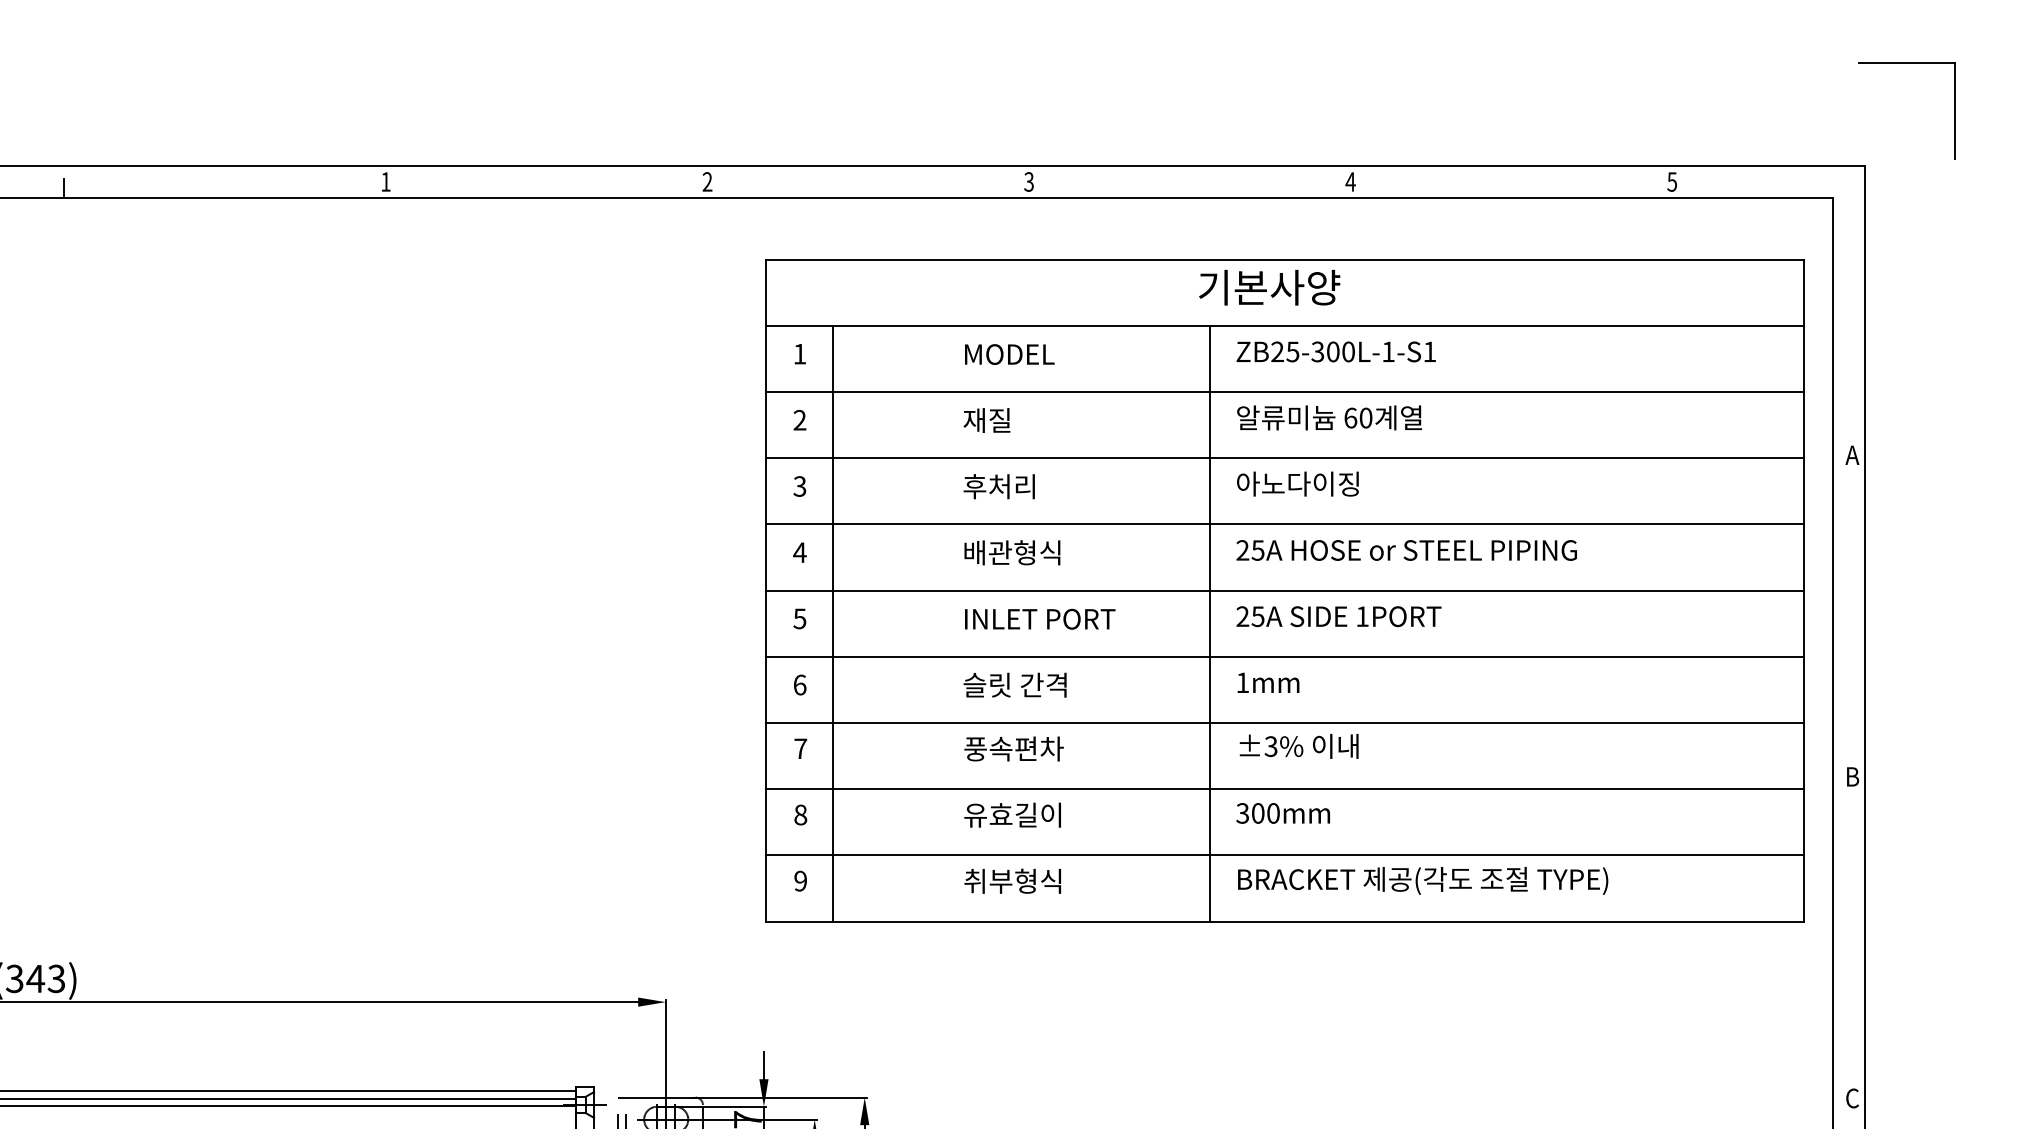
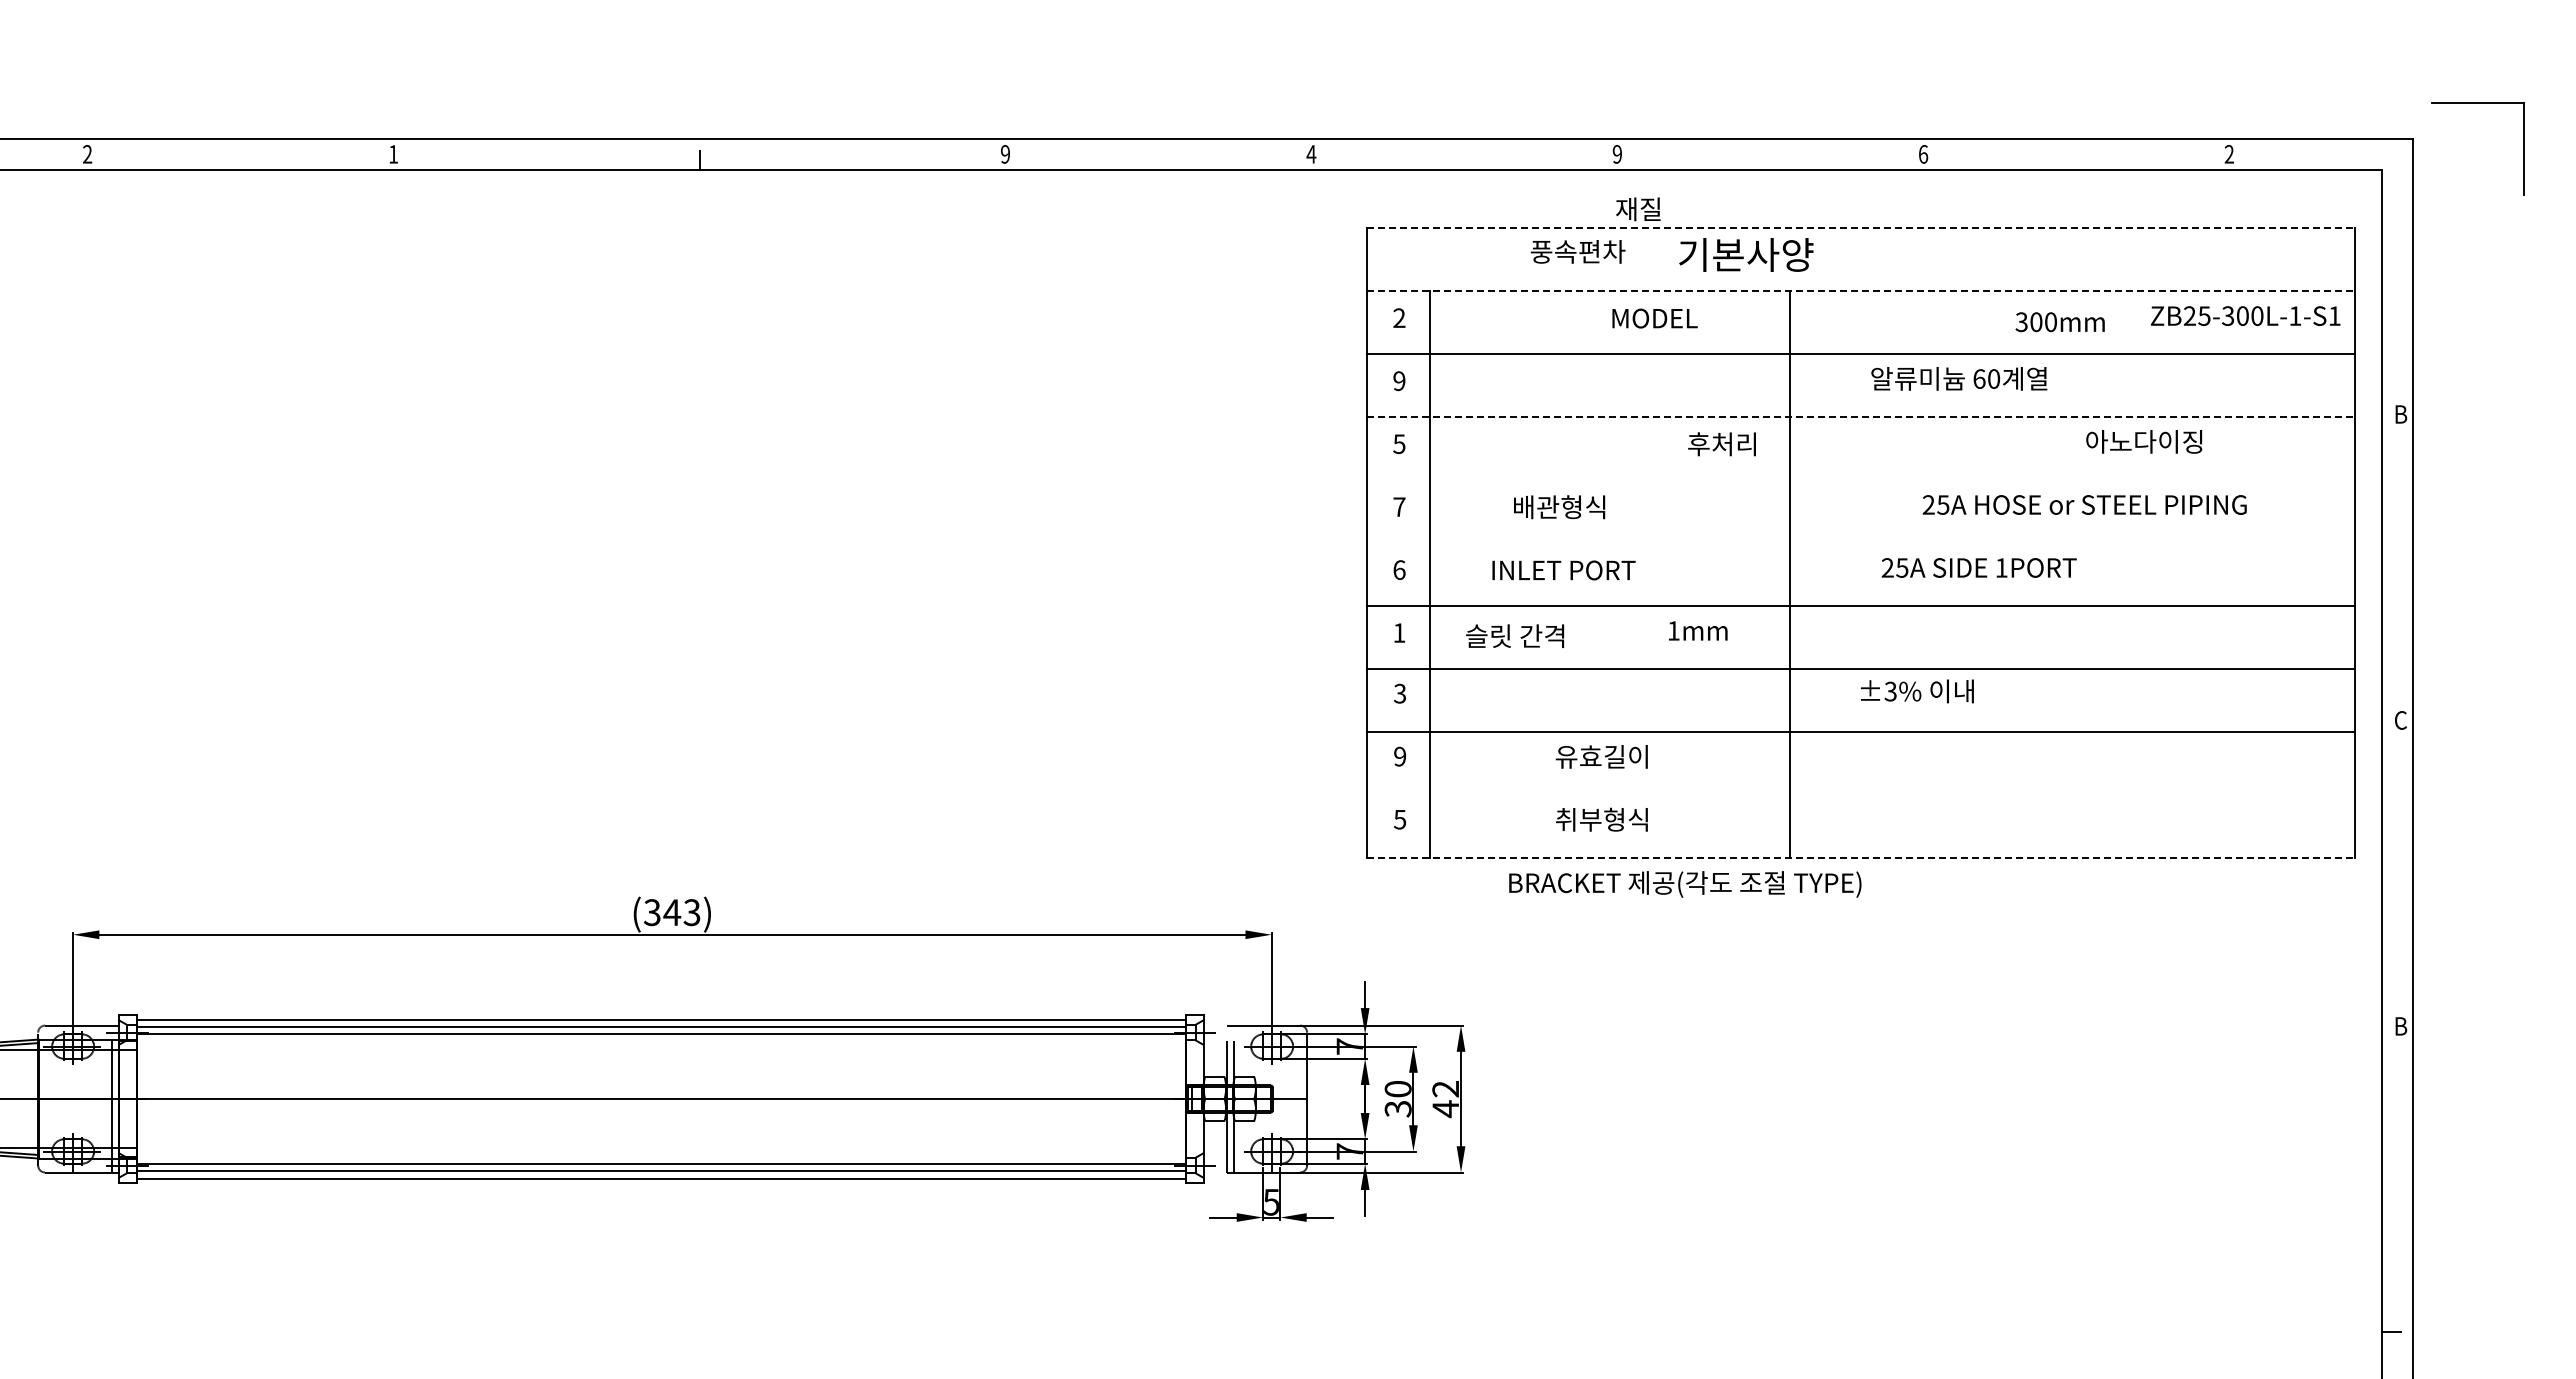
part: (1906, 63) -> (2477, 103), moved
text: (385, 182) -> (1005, 154), 1 -> 9
text: (707, 182) -> (1311, 154), 2 -> 4
text: (1028, 182) -> (1616, 154), 3 -> 9
text: (1350, 182) -> (1923, 154), 4 -> 6
text: (1671, 182) -> (2228, 154), 5 -> 2
line: (1285, 259) -> (1861, 228), solid -> dashed
text: (1269, 287) -> (1746, 254), moved
line: (1285, 326) -> (1861, 291), solid -> dashed
text: (1336, 351) -> (2245, 315), moved
text: (800, 353) -> (1399, 317), 1 -> 2
text: (1009, 354) -> (1654, 318), moved
text: (1329, 417) -> (1959, 378), moved
text: (800, 420) -> (1399, 381), 2 -> 9
text: (987, 420) -> (1638, 209), moved
text: (1852, 455) -> (2400, 414), A -> B
line: (1285, 458) -> (1861, 417), solid -> dashed
text: (1298, 483) -> (2144, 441), moved
text: (800, 485) -> (1399, 443), 3 -> 5
text: (998, 486) -> (1721, 444), moved
line: (1284, 524) -> (1860, 480), removed
text: (1406, 549) -> (2084, 504), moved
text: (799, 552) -> (1398, 506), 4 -> 7
text: (1012, 553) -> (1559, 507), moved
line: (1284, 590) -> (1860, 543), removed
text: (1338, 616) -> (1978, 567), moved
text: (800, 618) -> (1399, 569), 5 -> 6
text: (1039, 619) -> (1563, 570), moved
text: (1268, 682) -> (1698, 630), moved
text: (800, 684) -> (1399, 632), 6 -> 1
text: (1015, 684) -> (1515, 635), moved
text: (1299, 746) -> (1917, 691), moved
text: (801, 748) -> (1400, 693), 7 -> 3
text: (1013, 748) -> (1577, 251), moved
text: (1853, 776) -> (2401, 720), B -> C
text: (1282, 813) -> (2059, 322), moved
text: (801, 814) -> (1400, 756), 8 -> 9
line: (1284, 855) -> (1860, 795), removed
text: (801, 881) -> (1400, 819), 9 -> 5
text: (1423, 881) -> (1685, 884), moved
line: (1285, 921) -> (1861, 858), solid -> dashed
text: (1853, 1098) -> (2401, 1026), C -> B

